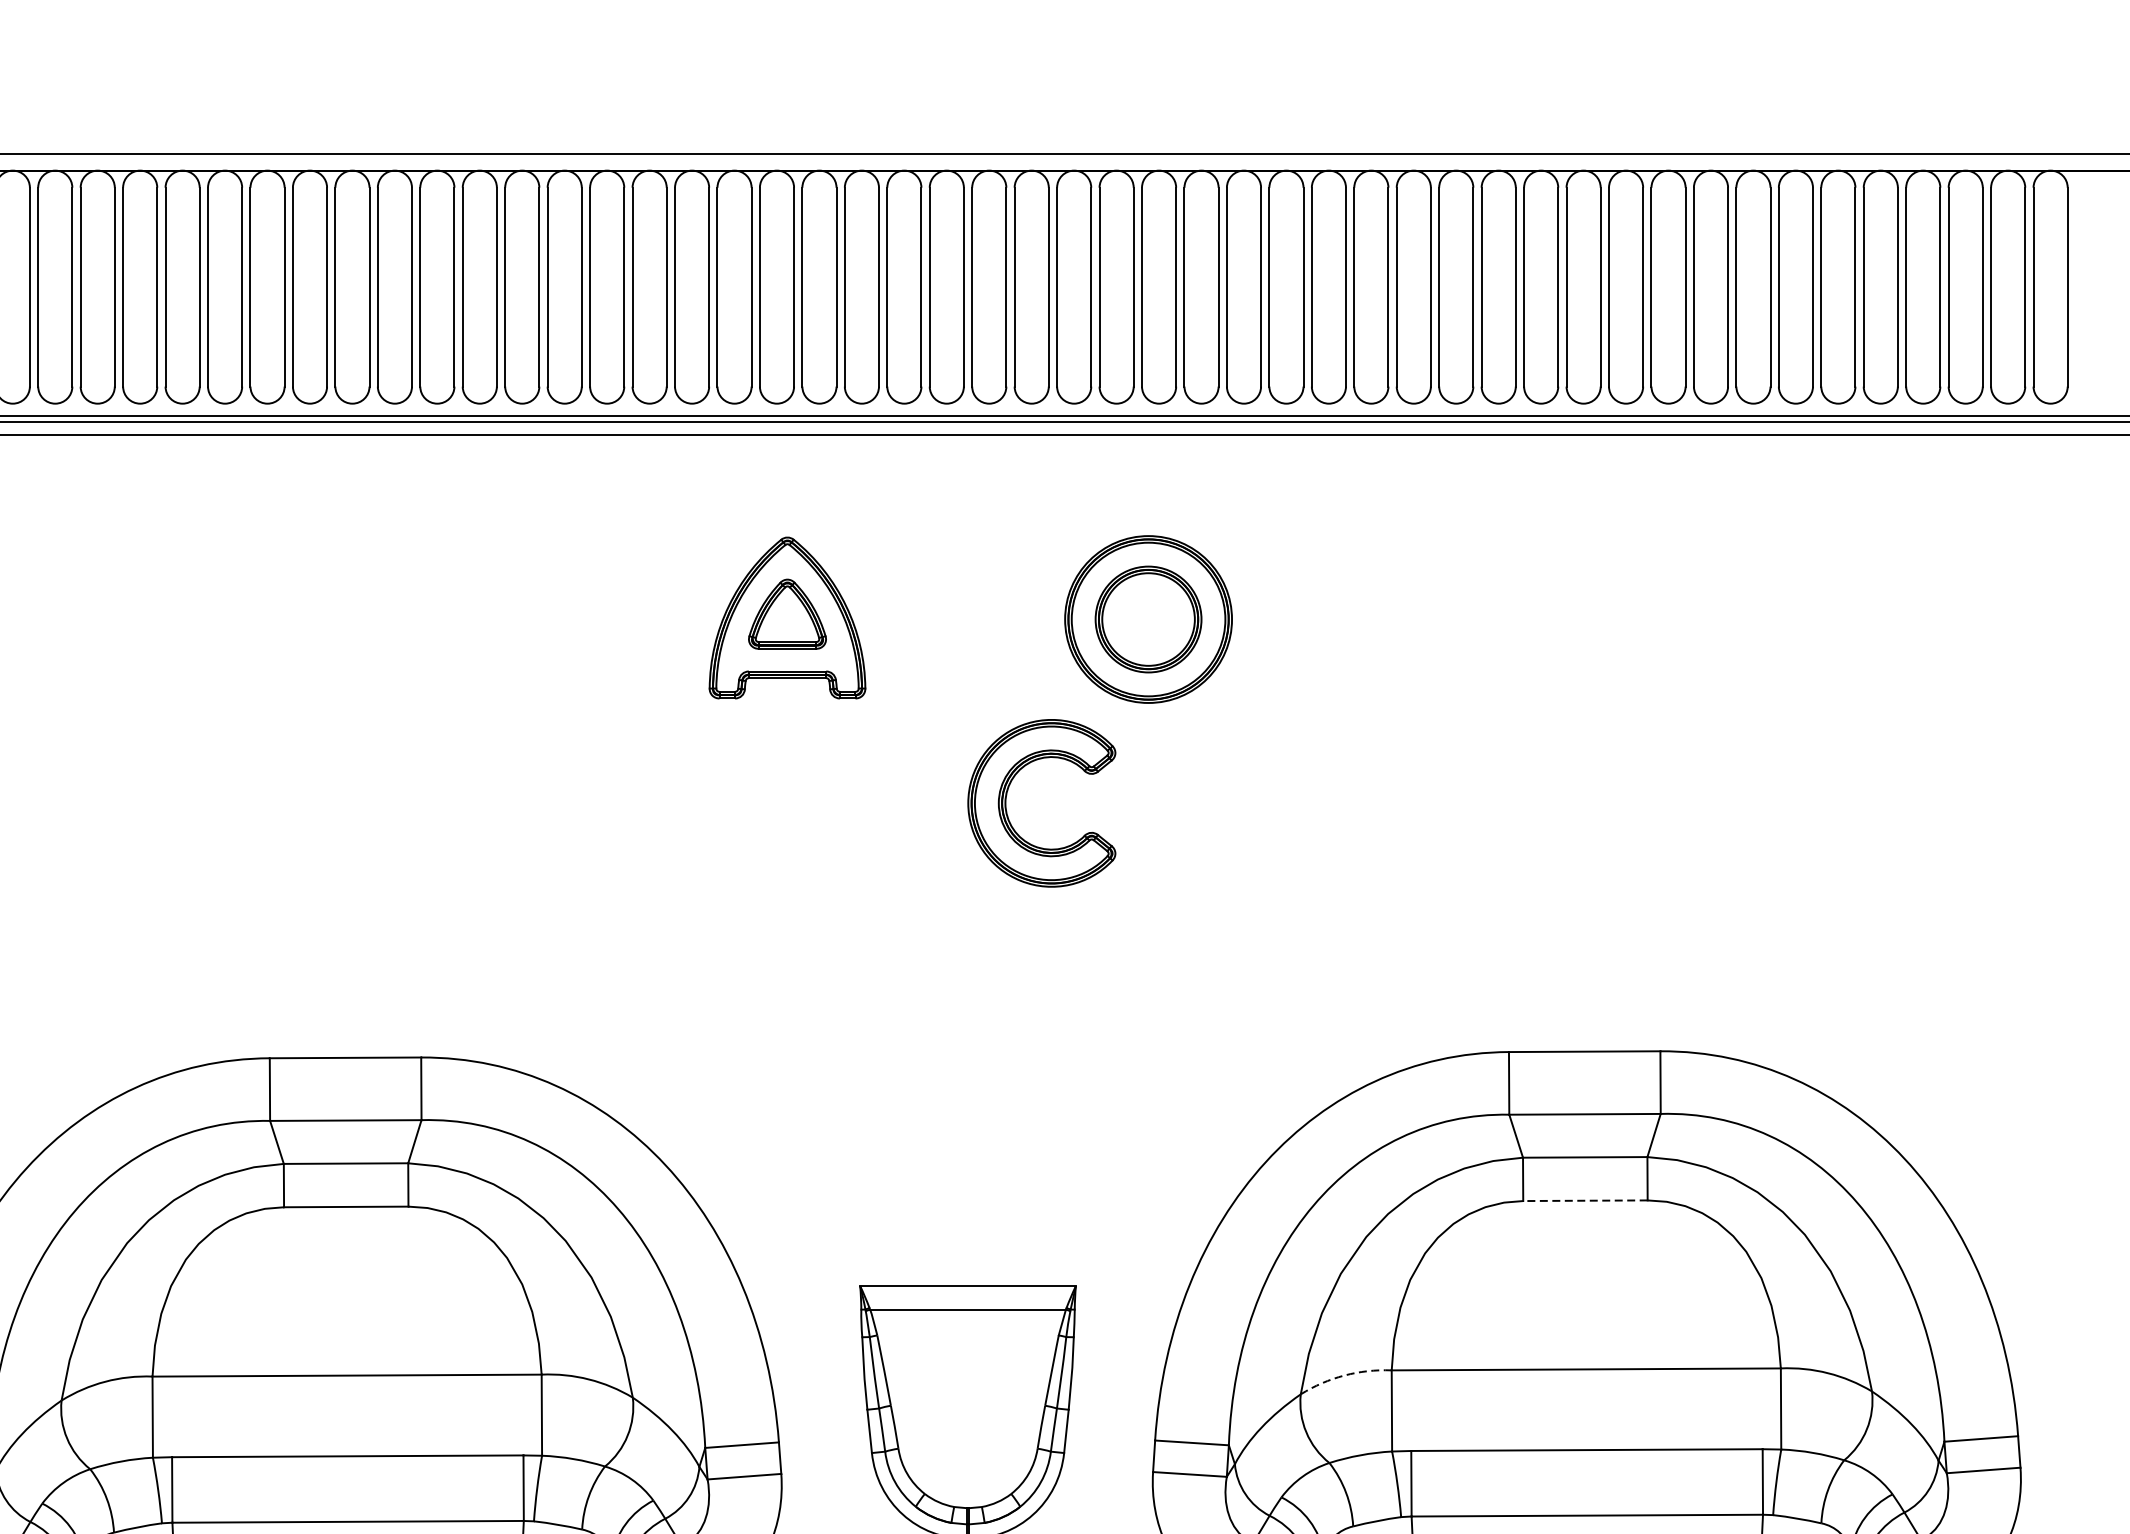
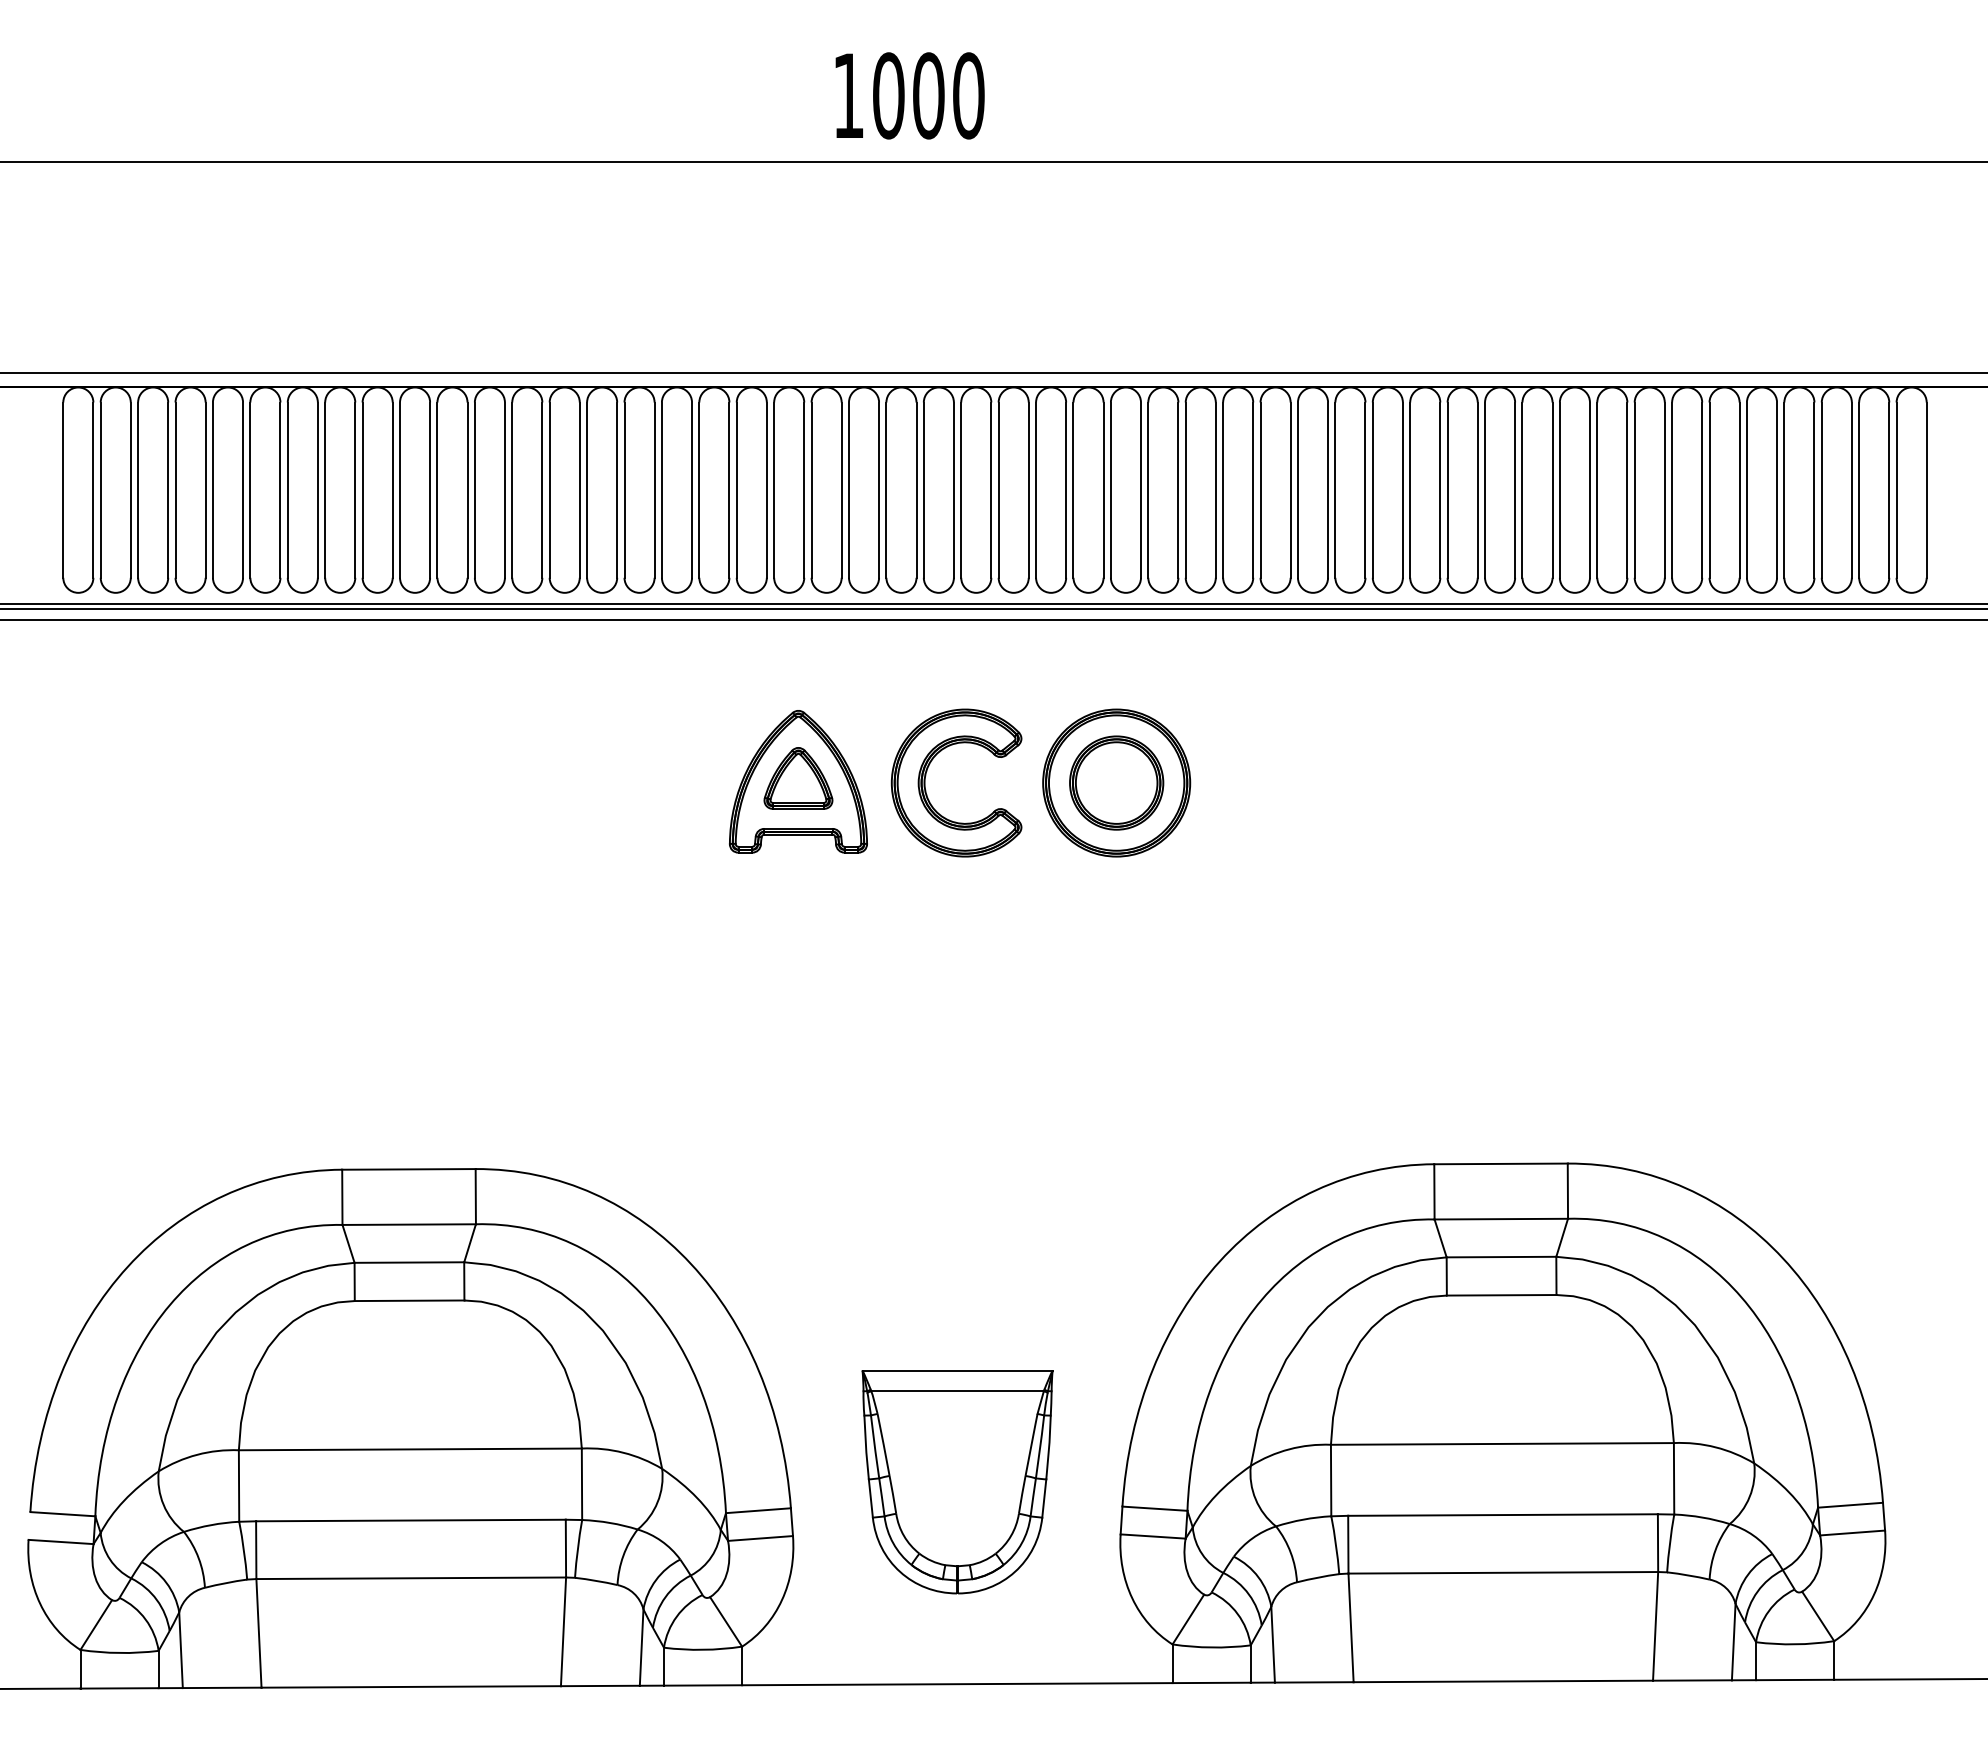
part: (1007, 794) -> (926, 775), moved
line: (1585, 1200) -> (1501, 1295), dashed -> solid
arc: (1344, 1375) -> (1289, 1449), dashed -> solid

